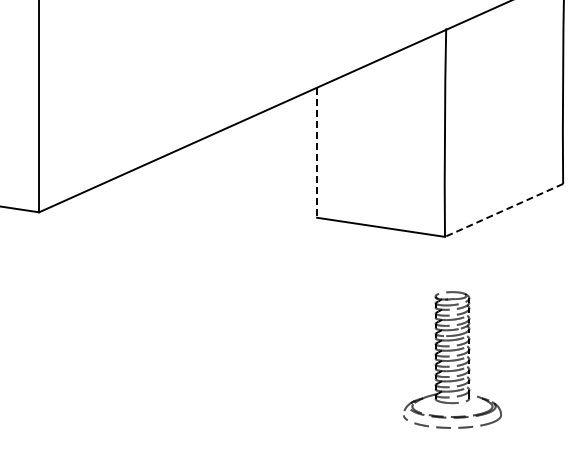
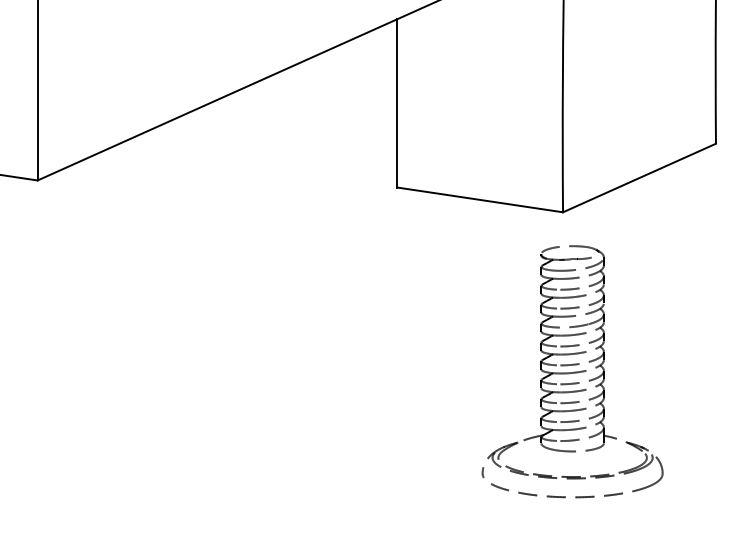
line: (317, 153) -> (397, 104), dashed -> solid
line: (504, 210) -> (640, 178), dashed -> solid
part: (452, 359) -> (572, 371), size x1.43

